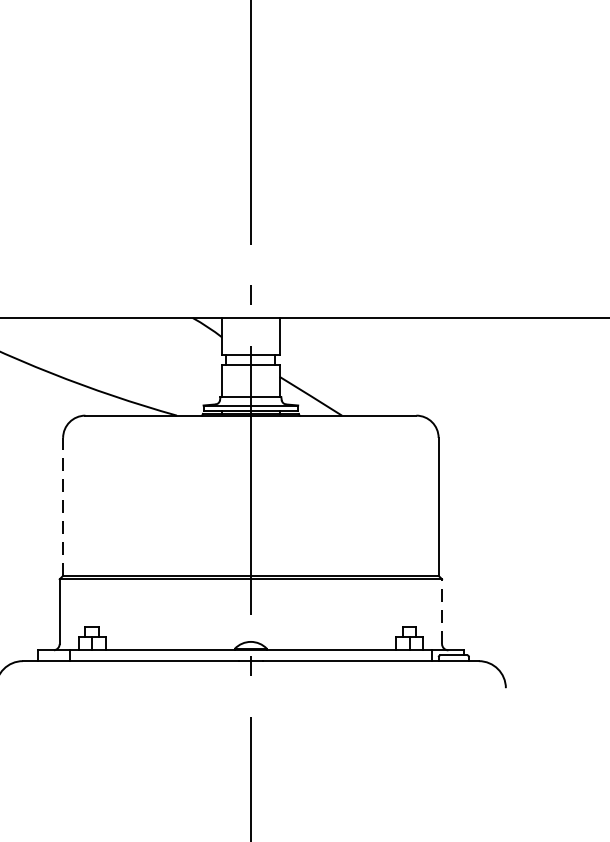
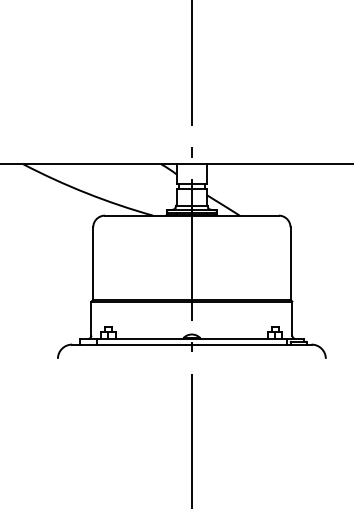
line: (63, 506) -> (93, 263), dashed -> solid
line: (442, 611) -> (292, 318), dashed -> solid

